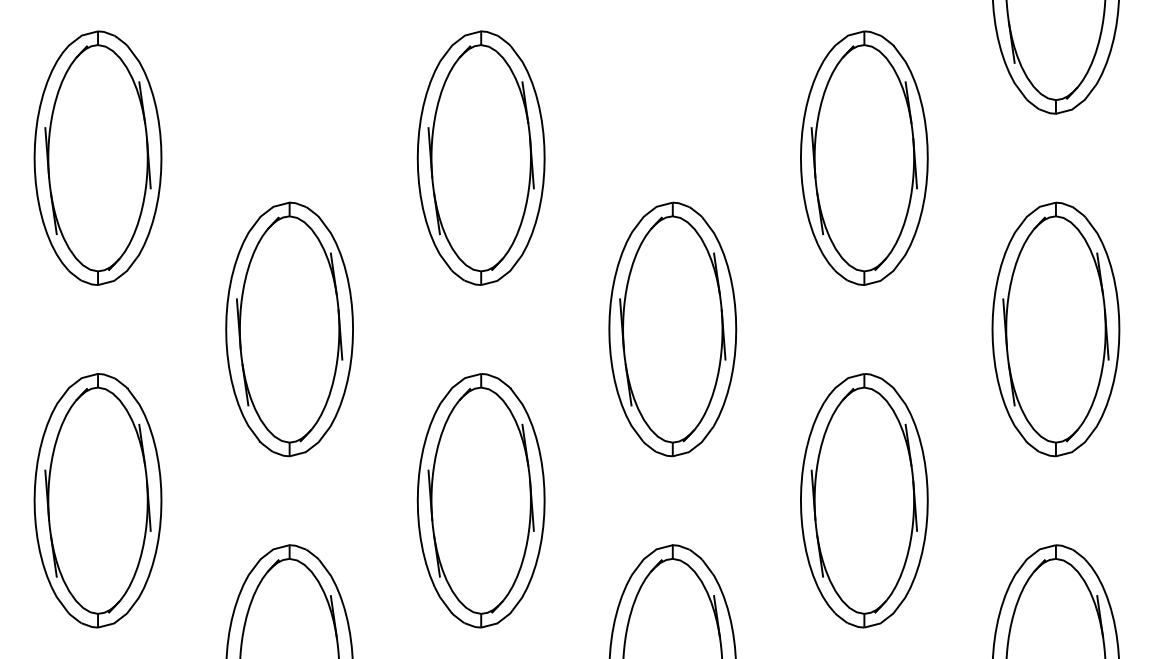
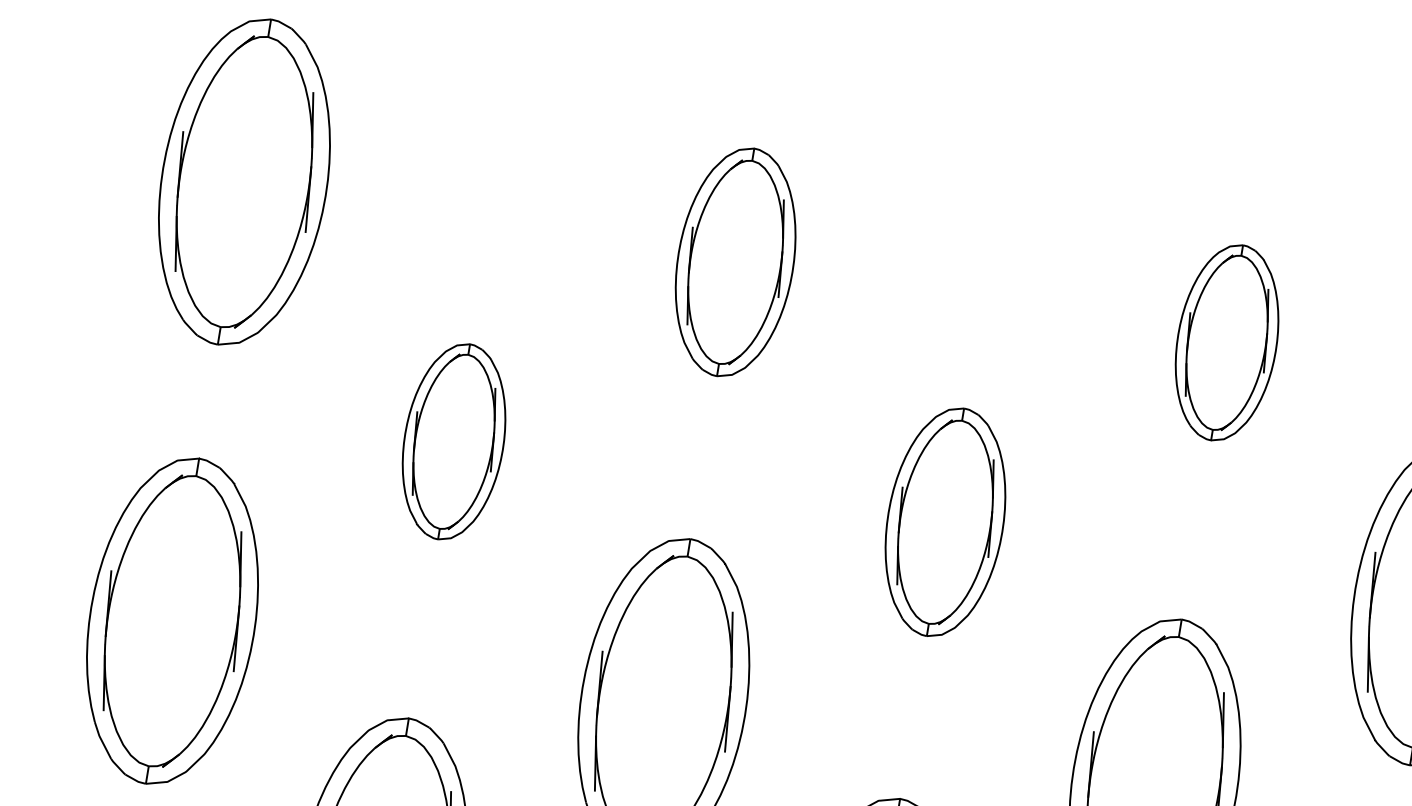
part: (480, 157) -> (734, 261), size x0.7
part: (864, 157) -> (1227, 342), size x0.6
part: (289, 329) -> (453, 441), size x0.6
part: (672, 329) -> (945, 522), size x0.7

